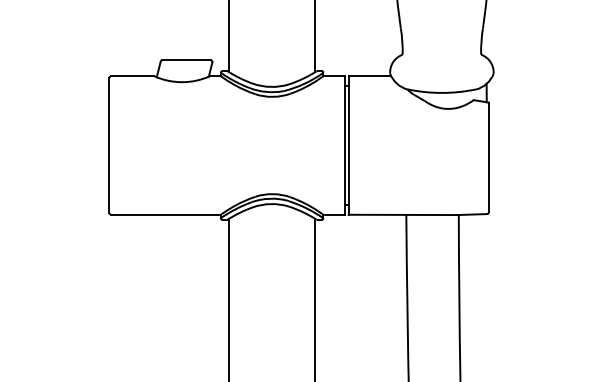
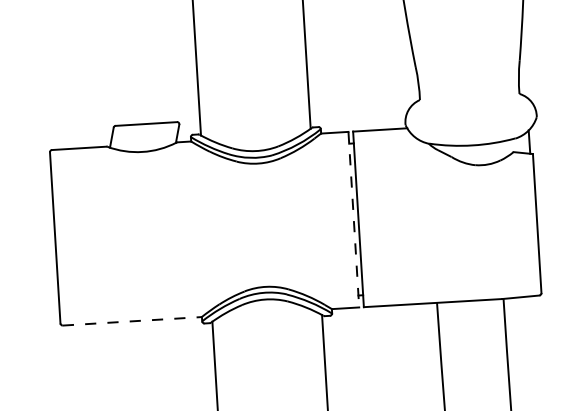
line: (344, 146) -> (353, 220), solid -> dashed
line: (166, 214) -> (132, 320), solid -> dashed

